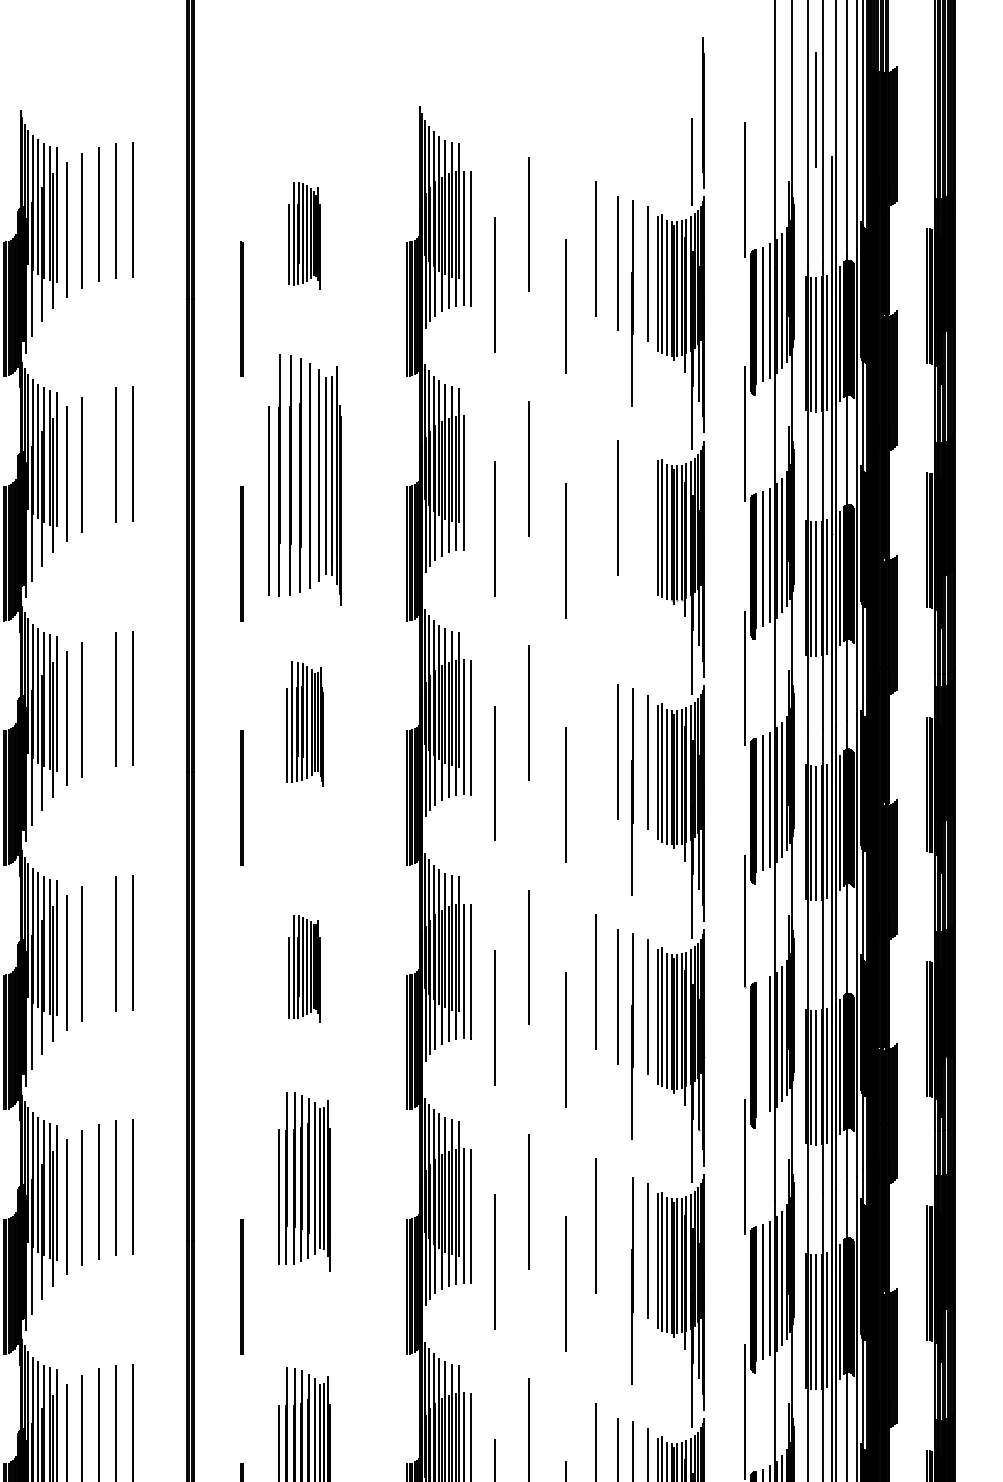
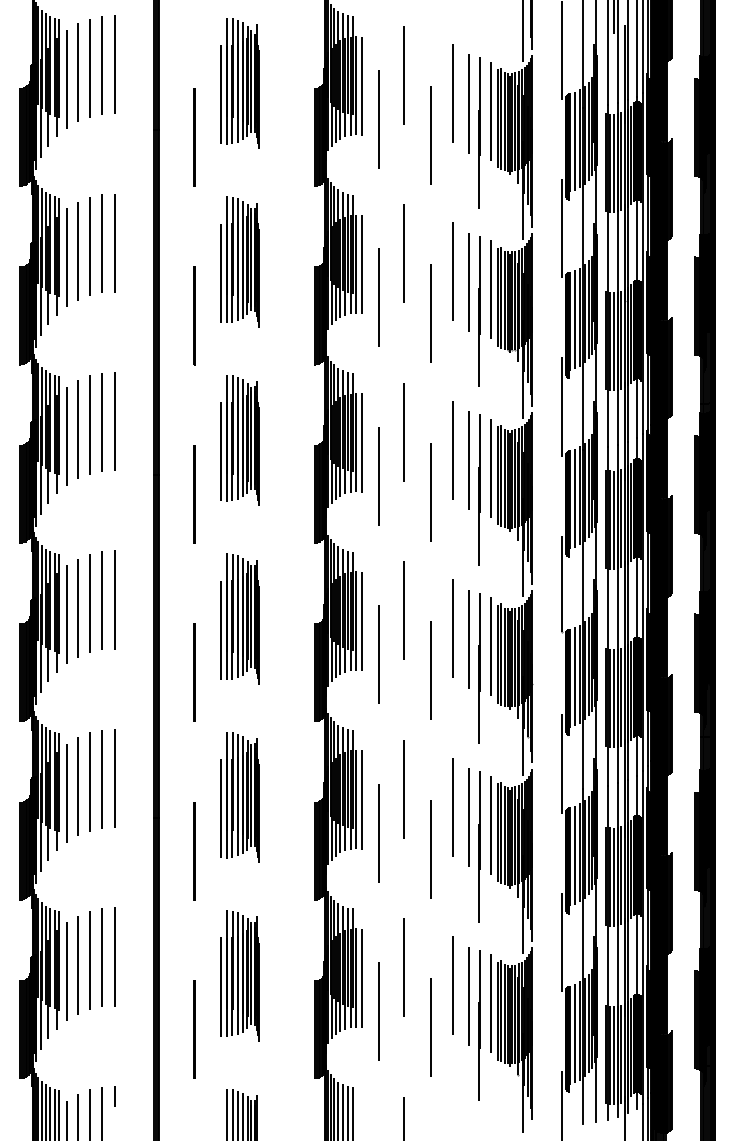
part: (303, 235) -> (239, 83), size x1.67
line: (98, 458) -> (89, 246), added
part: (303, 479) -> (239, 261), size x0.71
line: (470, 483) -> (361, 264), added
line: (595, 492) -> (452, 271), added
line: (648, 517) -> (491, 289), added
line: (632, 547) -> (479, 311), added
line: (98, 702) -> (89, 424), added
part: (303, 724) -> (239, 440), size x1.43
line: (595, 736) -> (452, 449), added
line: (98, 947) -> (89, 603), added
part: (303, 968) -> (239, 618), size x1.67
line: (242, 1042) -> (194, 672), added
line: (763, 1047) -> (575, 676), added
part: (303, 1181) -> (239, 797), moved
line: (617, 1240) -> (468, 817), added

